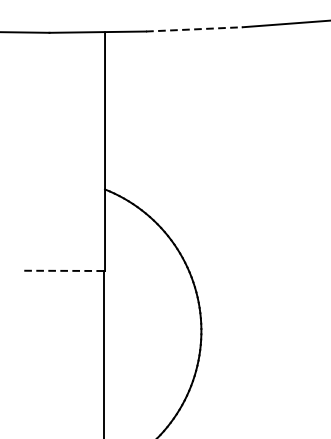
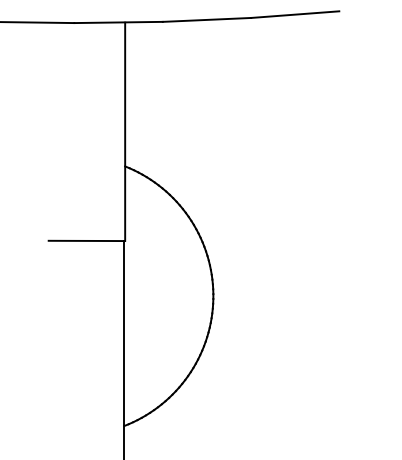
line: (194, 28) -> (207, 19), dashed -> solid
line: (62, 270) -> (86, 240), dashed -> solid

